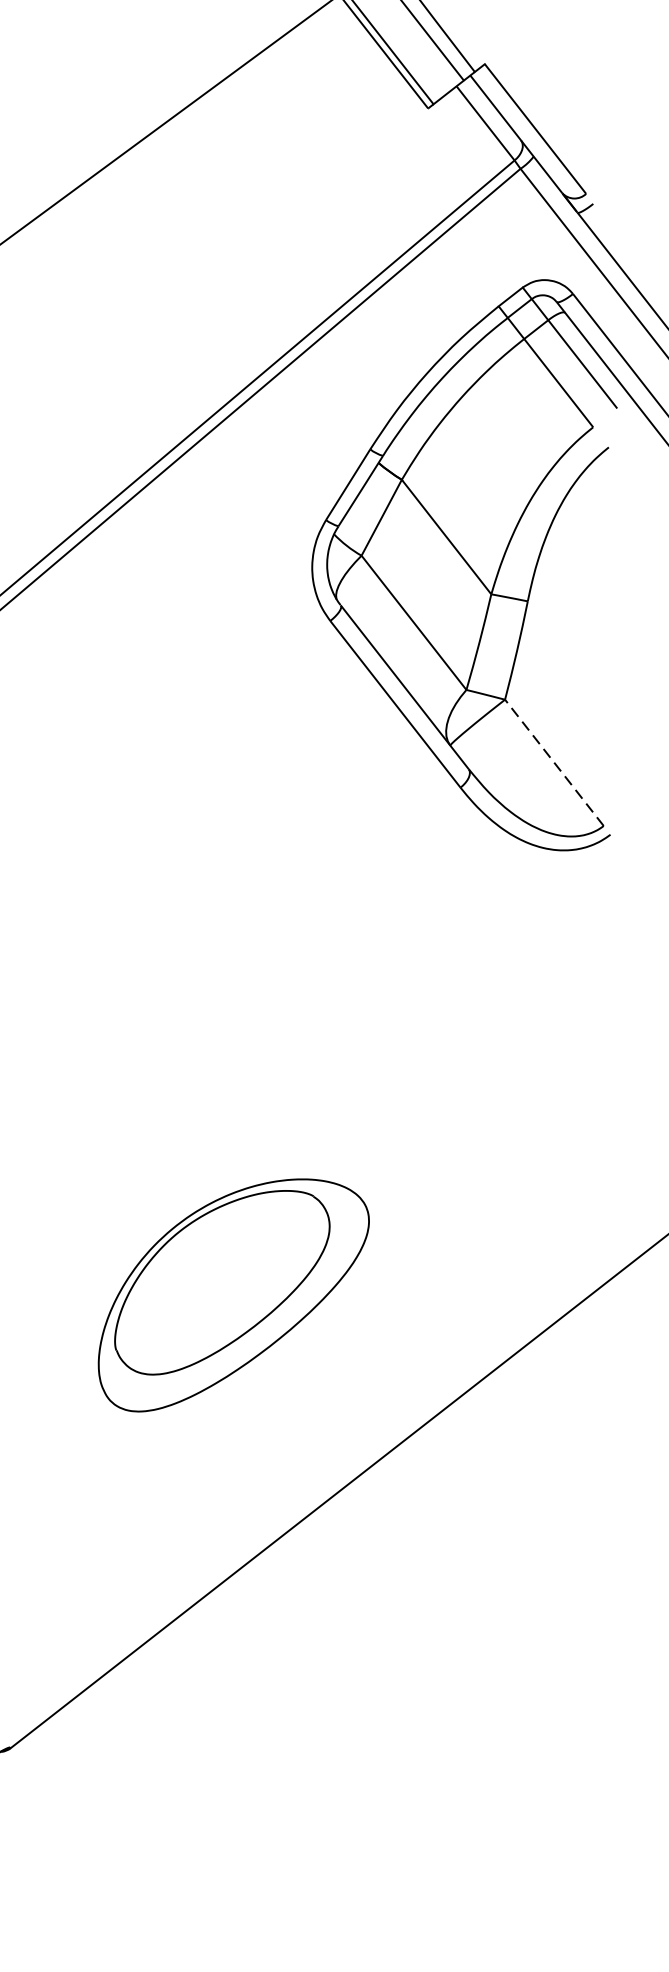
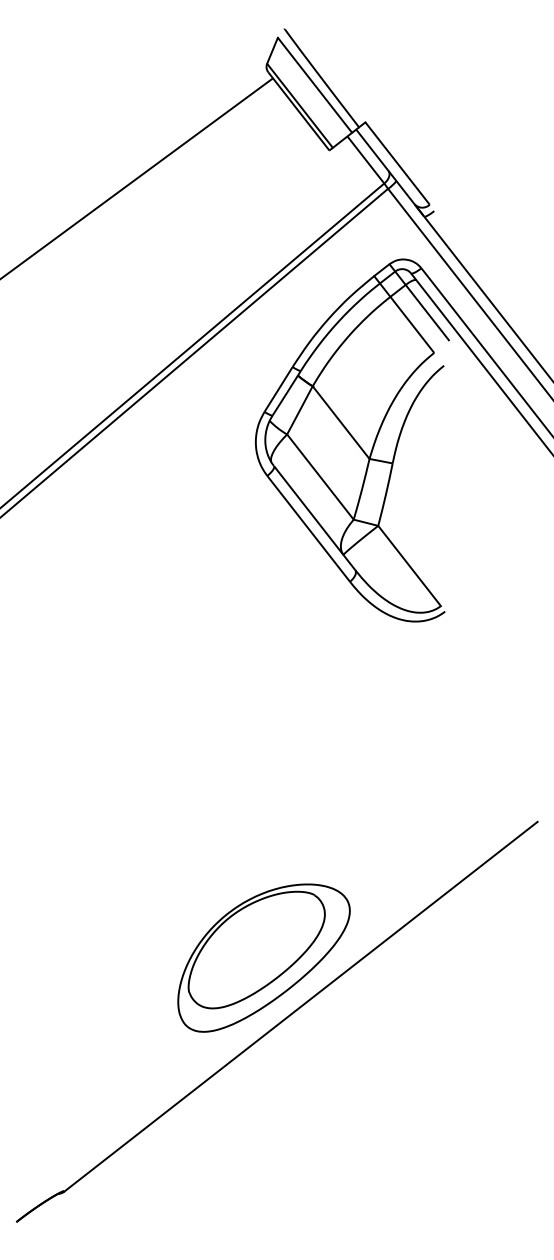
line: (554, 762) -> (409, 565), dashed -> solid
part: (232, 1294) -> (263, 957), moved

